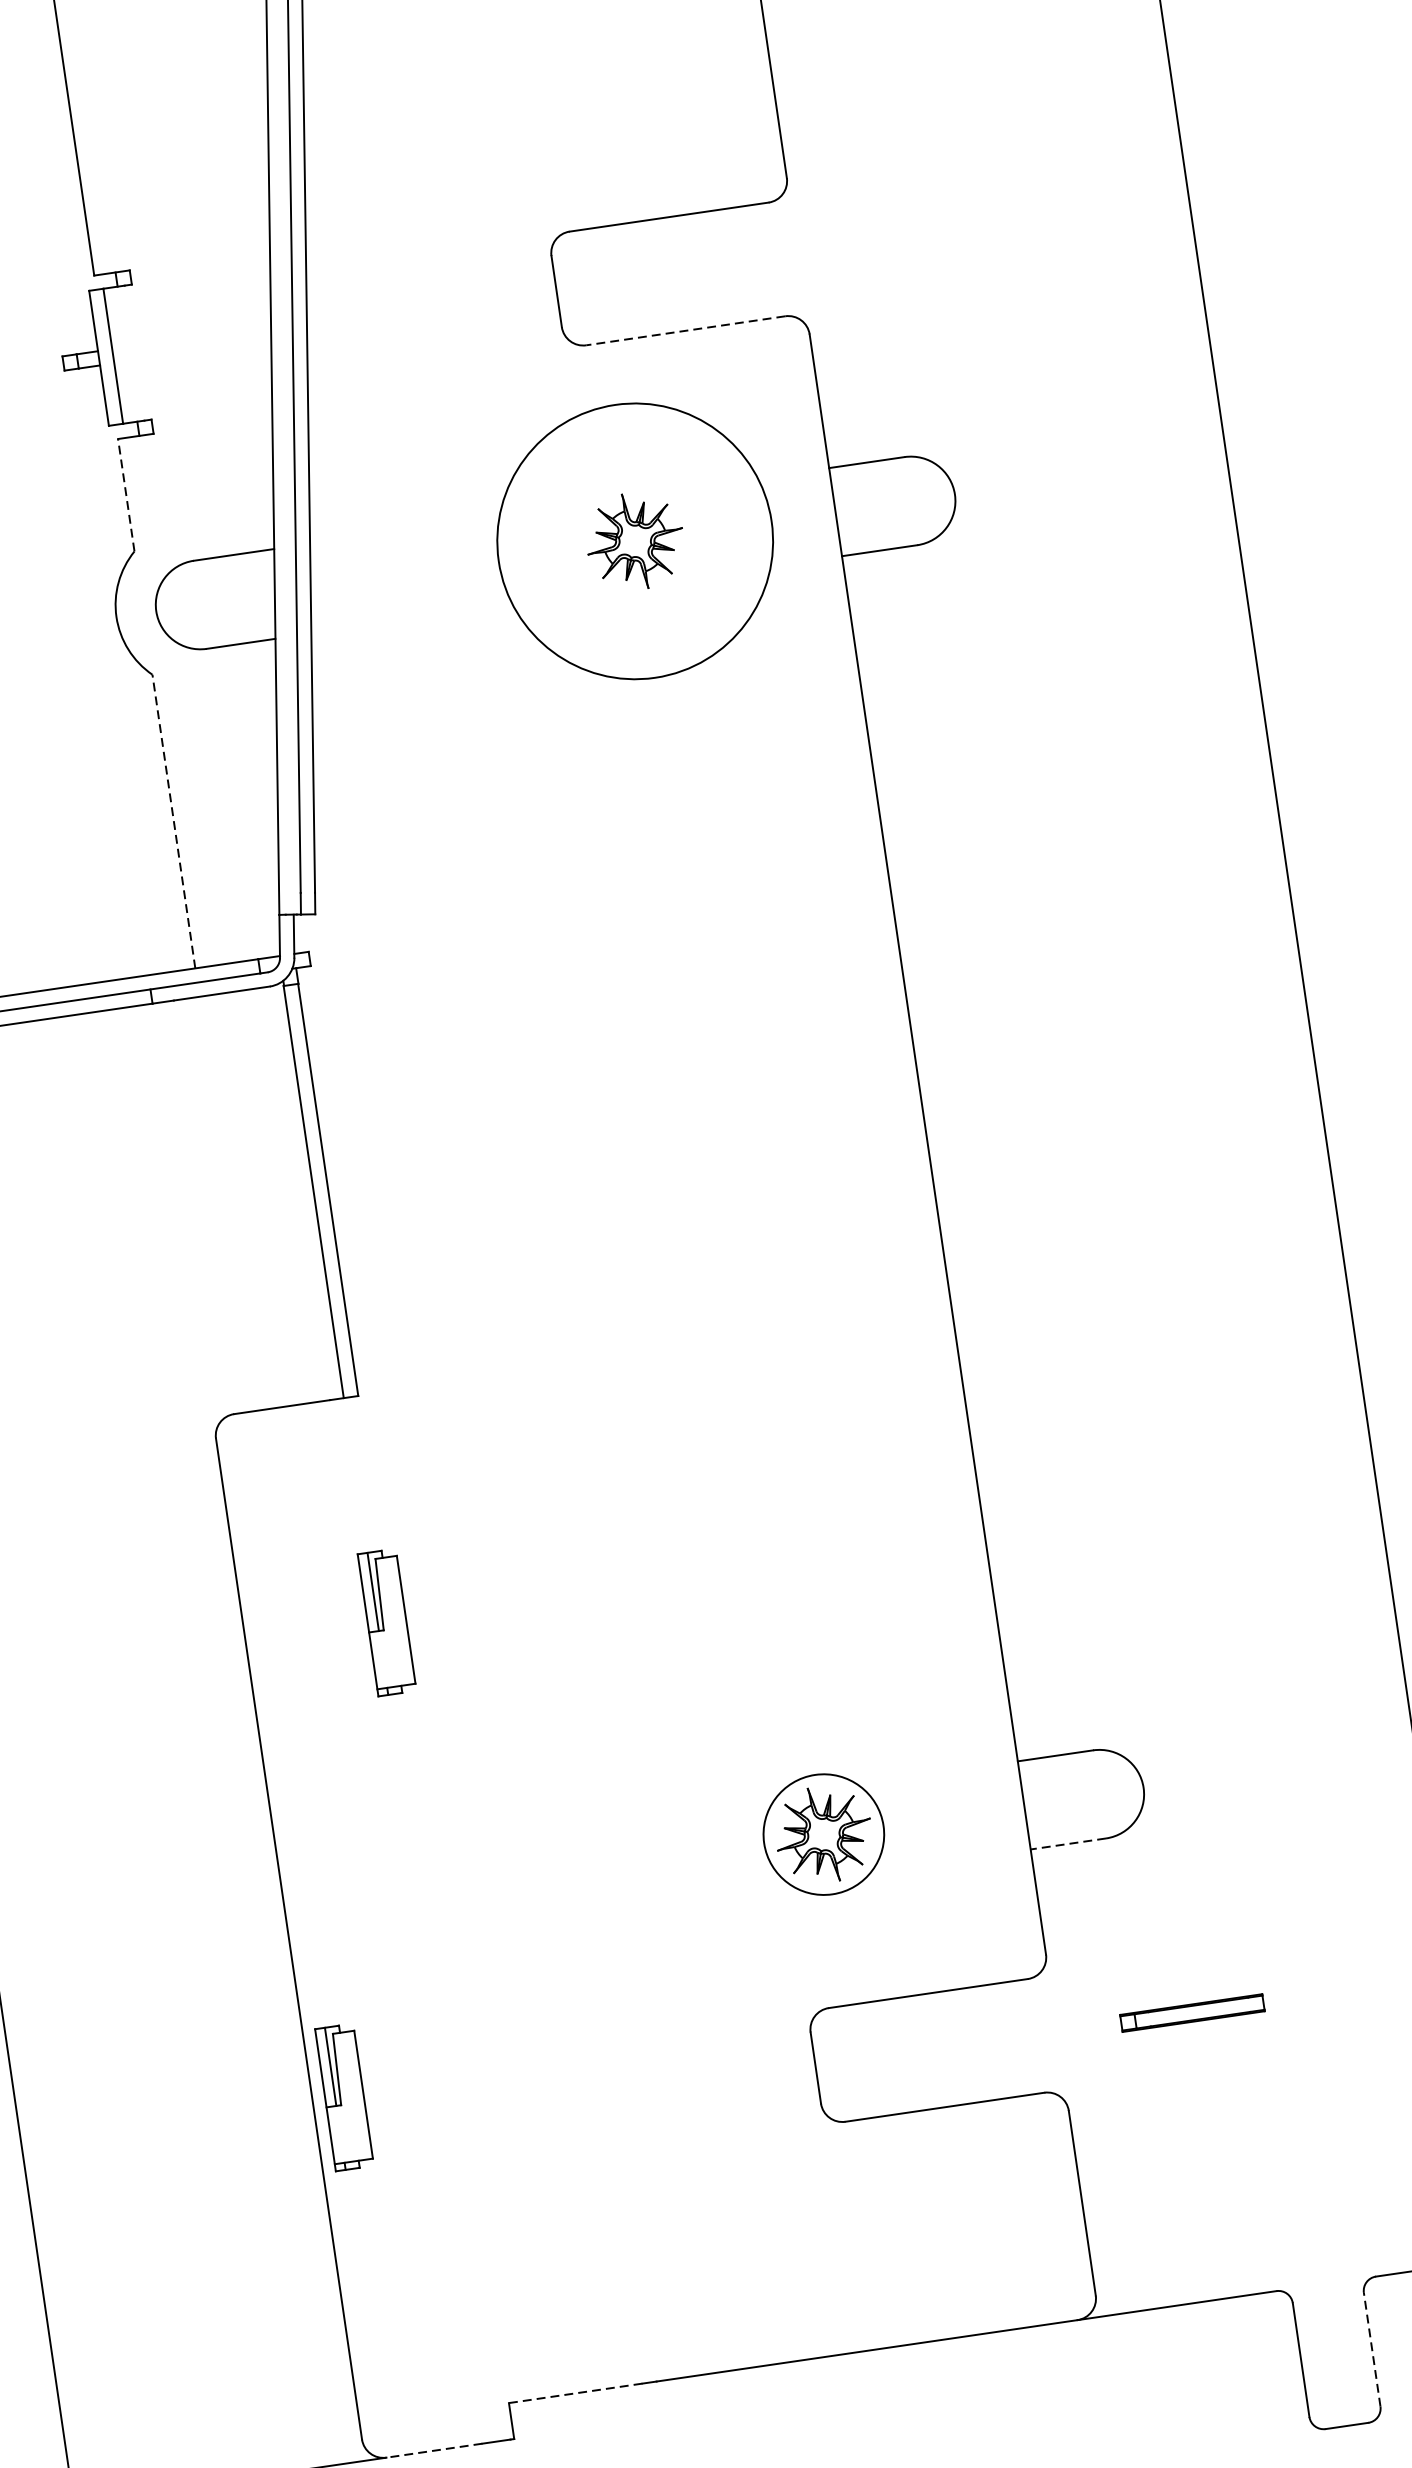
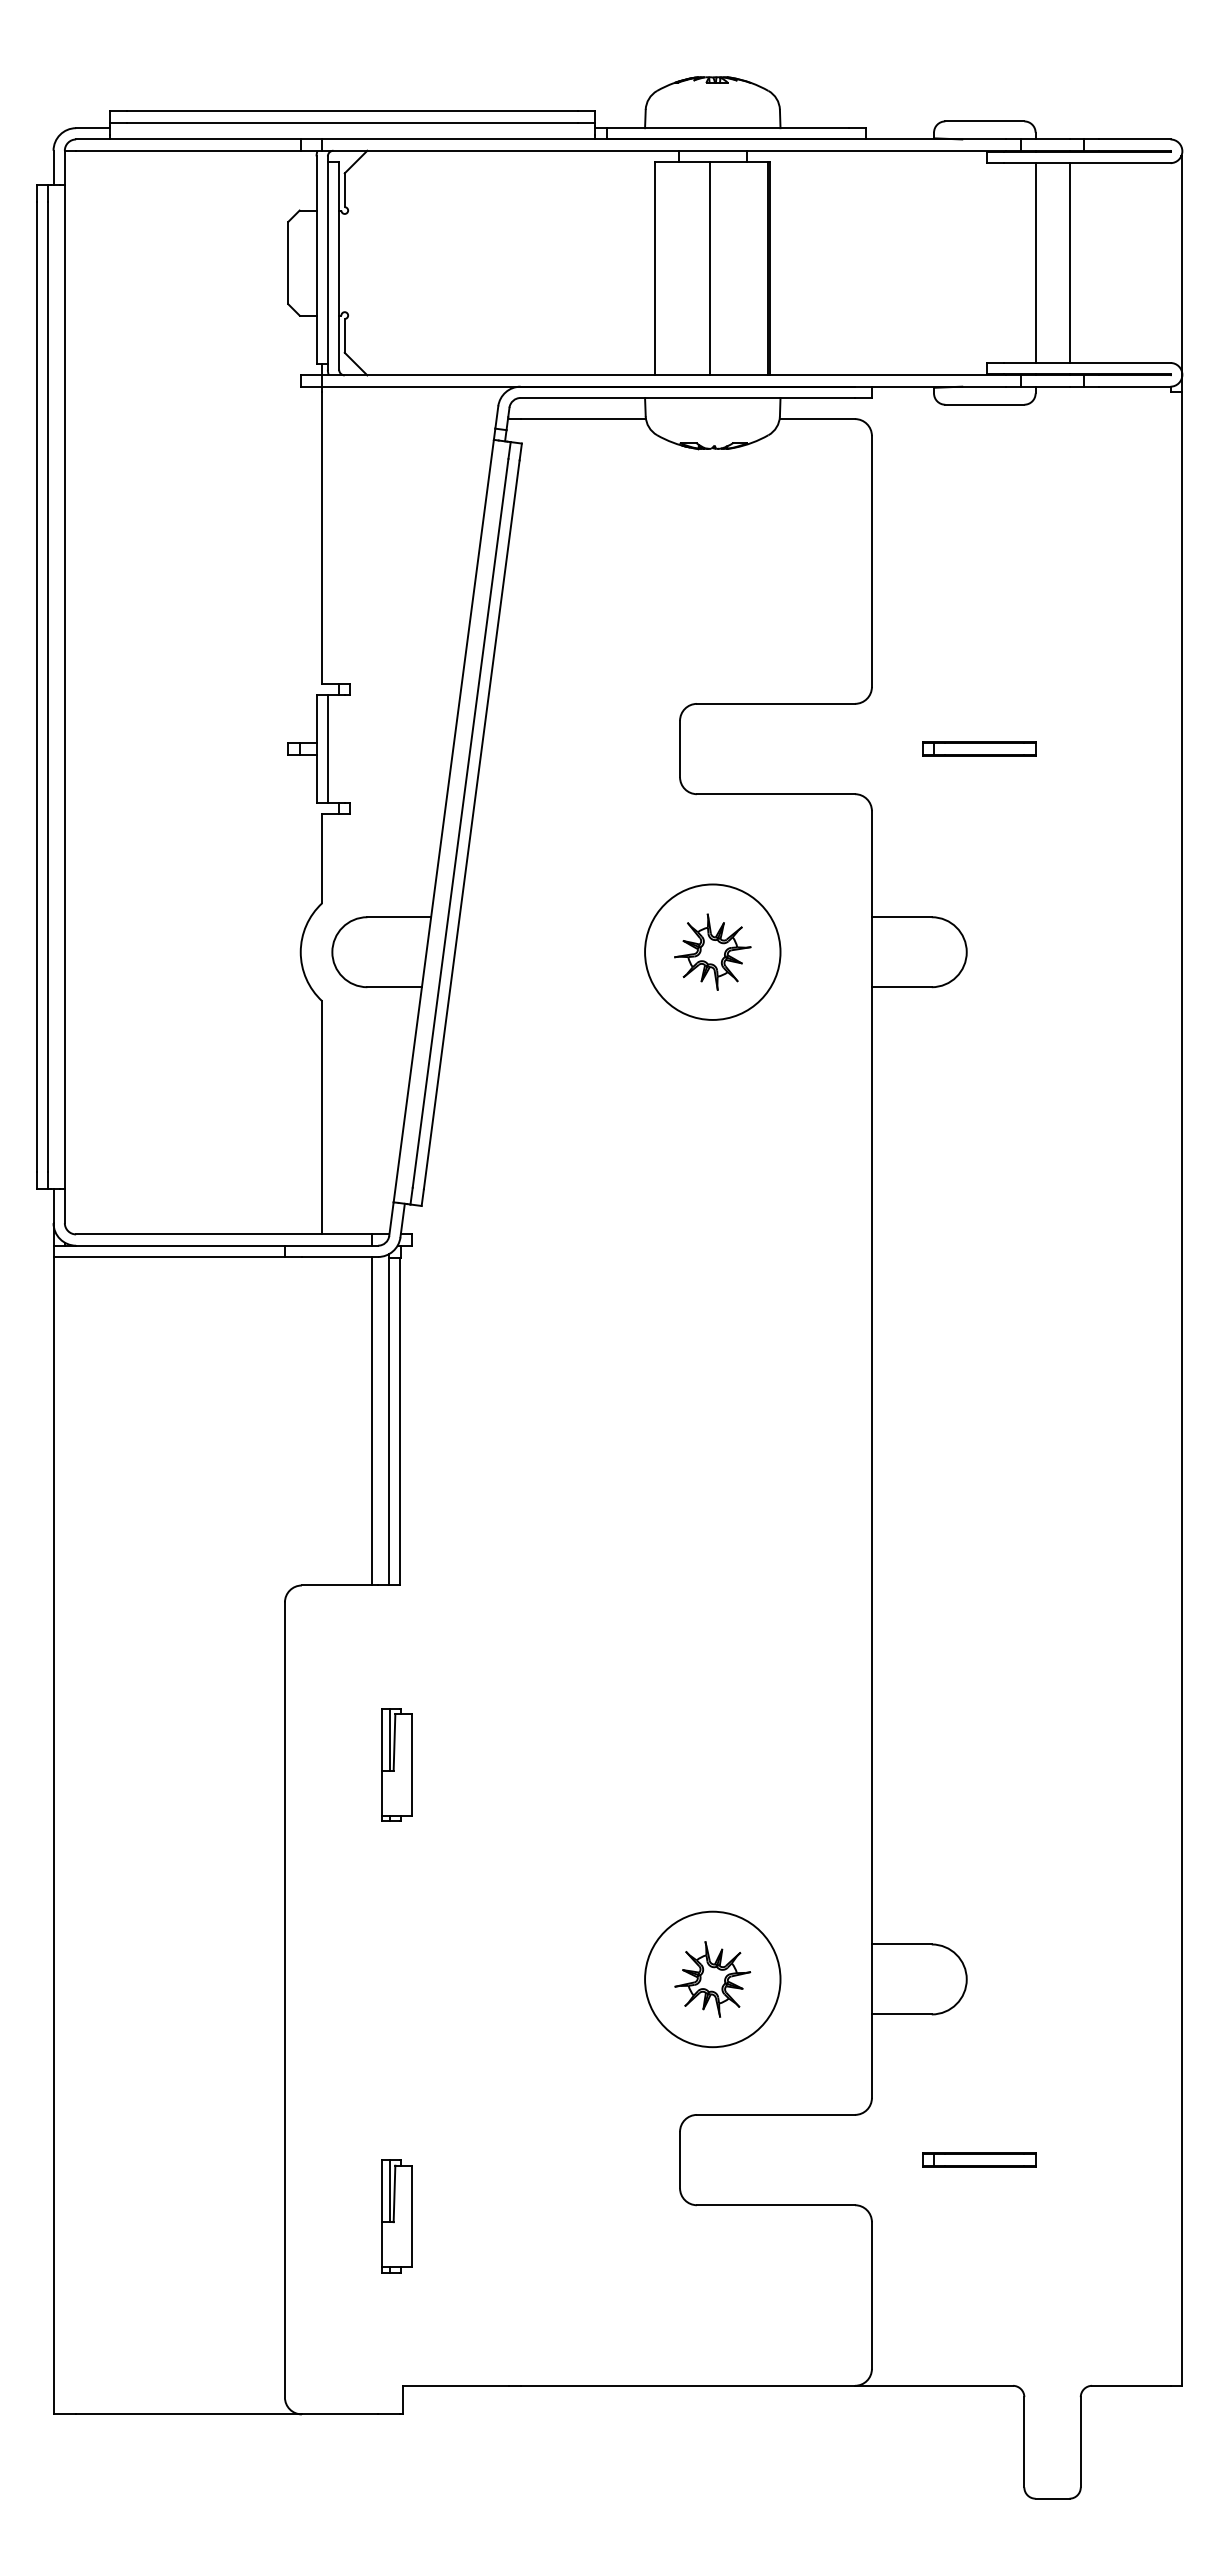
part: (933, 235) -> (979, 748), added
line: (685, 331) -> (775, 794), dashed -> solid
line: (126, 495) -> (322, 858), dashed -> solid
circle: (634, 540) -> (712, 951), size x0.62
line: (174, 821) -> (322, 1117), dashed -> solid
line: (292, 1194) -> (372, 1421), added
circle: (823, 1834) -> (712, 1979), size x1.43
line: (1067, 1844) -> (901, 2014), dashed -> solid
part: (343, 2097) -> (396, 2216), moved
line: (1371, 2348) -> (1080, 2441), dashed -> solid
line: (575, 2392) -> (456, 2385), dashed -> solid
line: (433, 2450) -> (339, 2414), dashed -> solid

